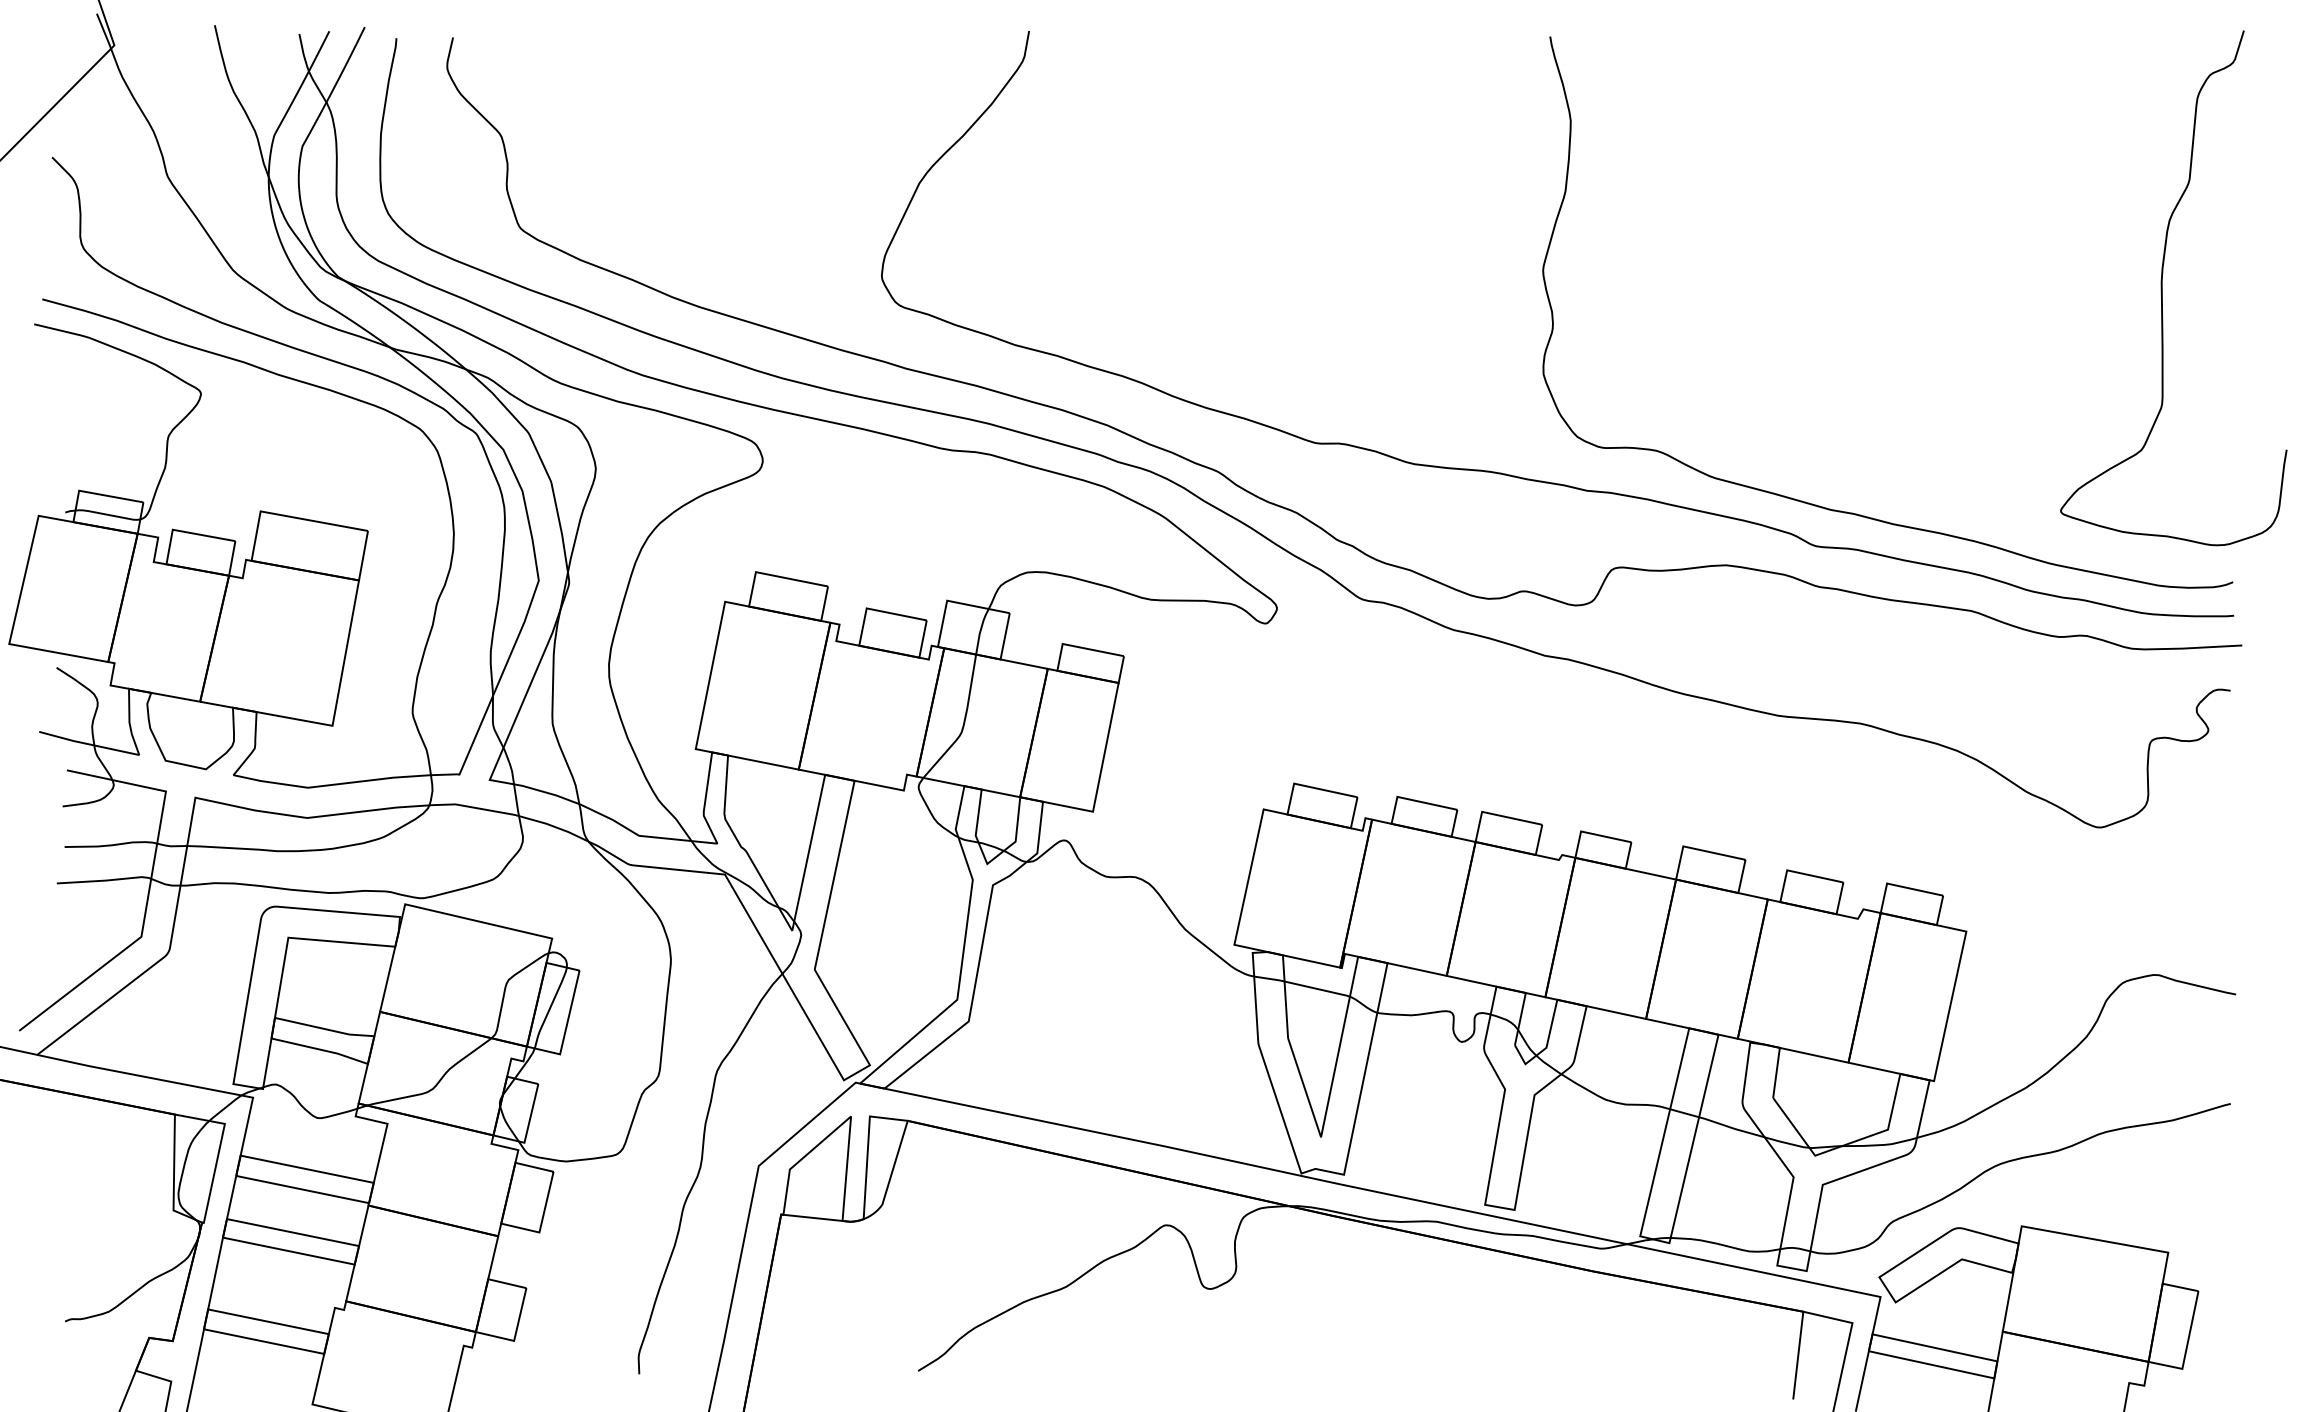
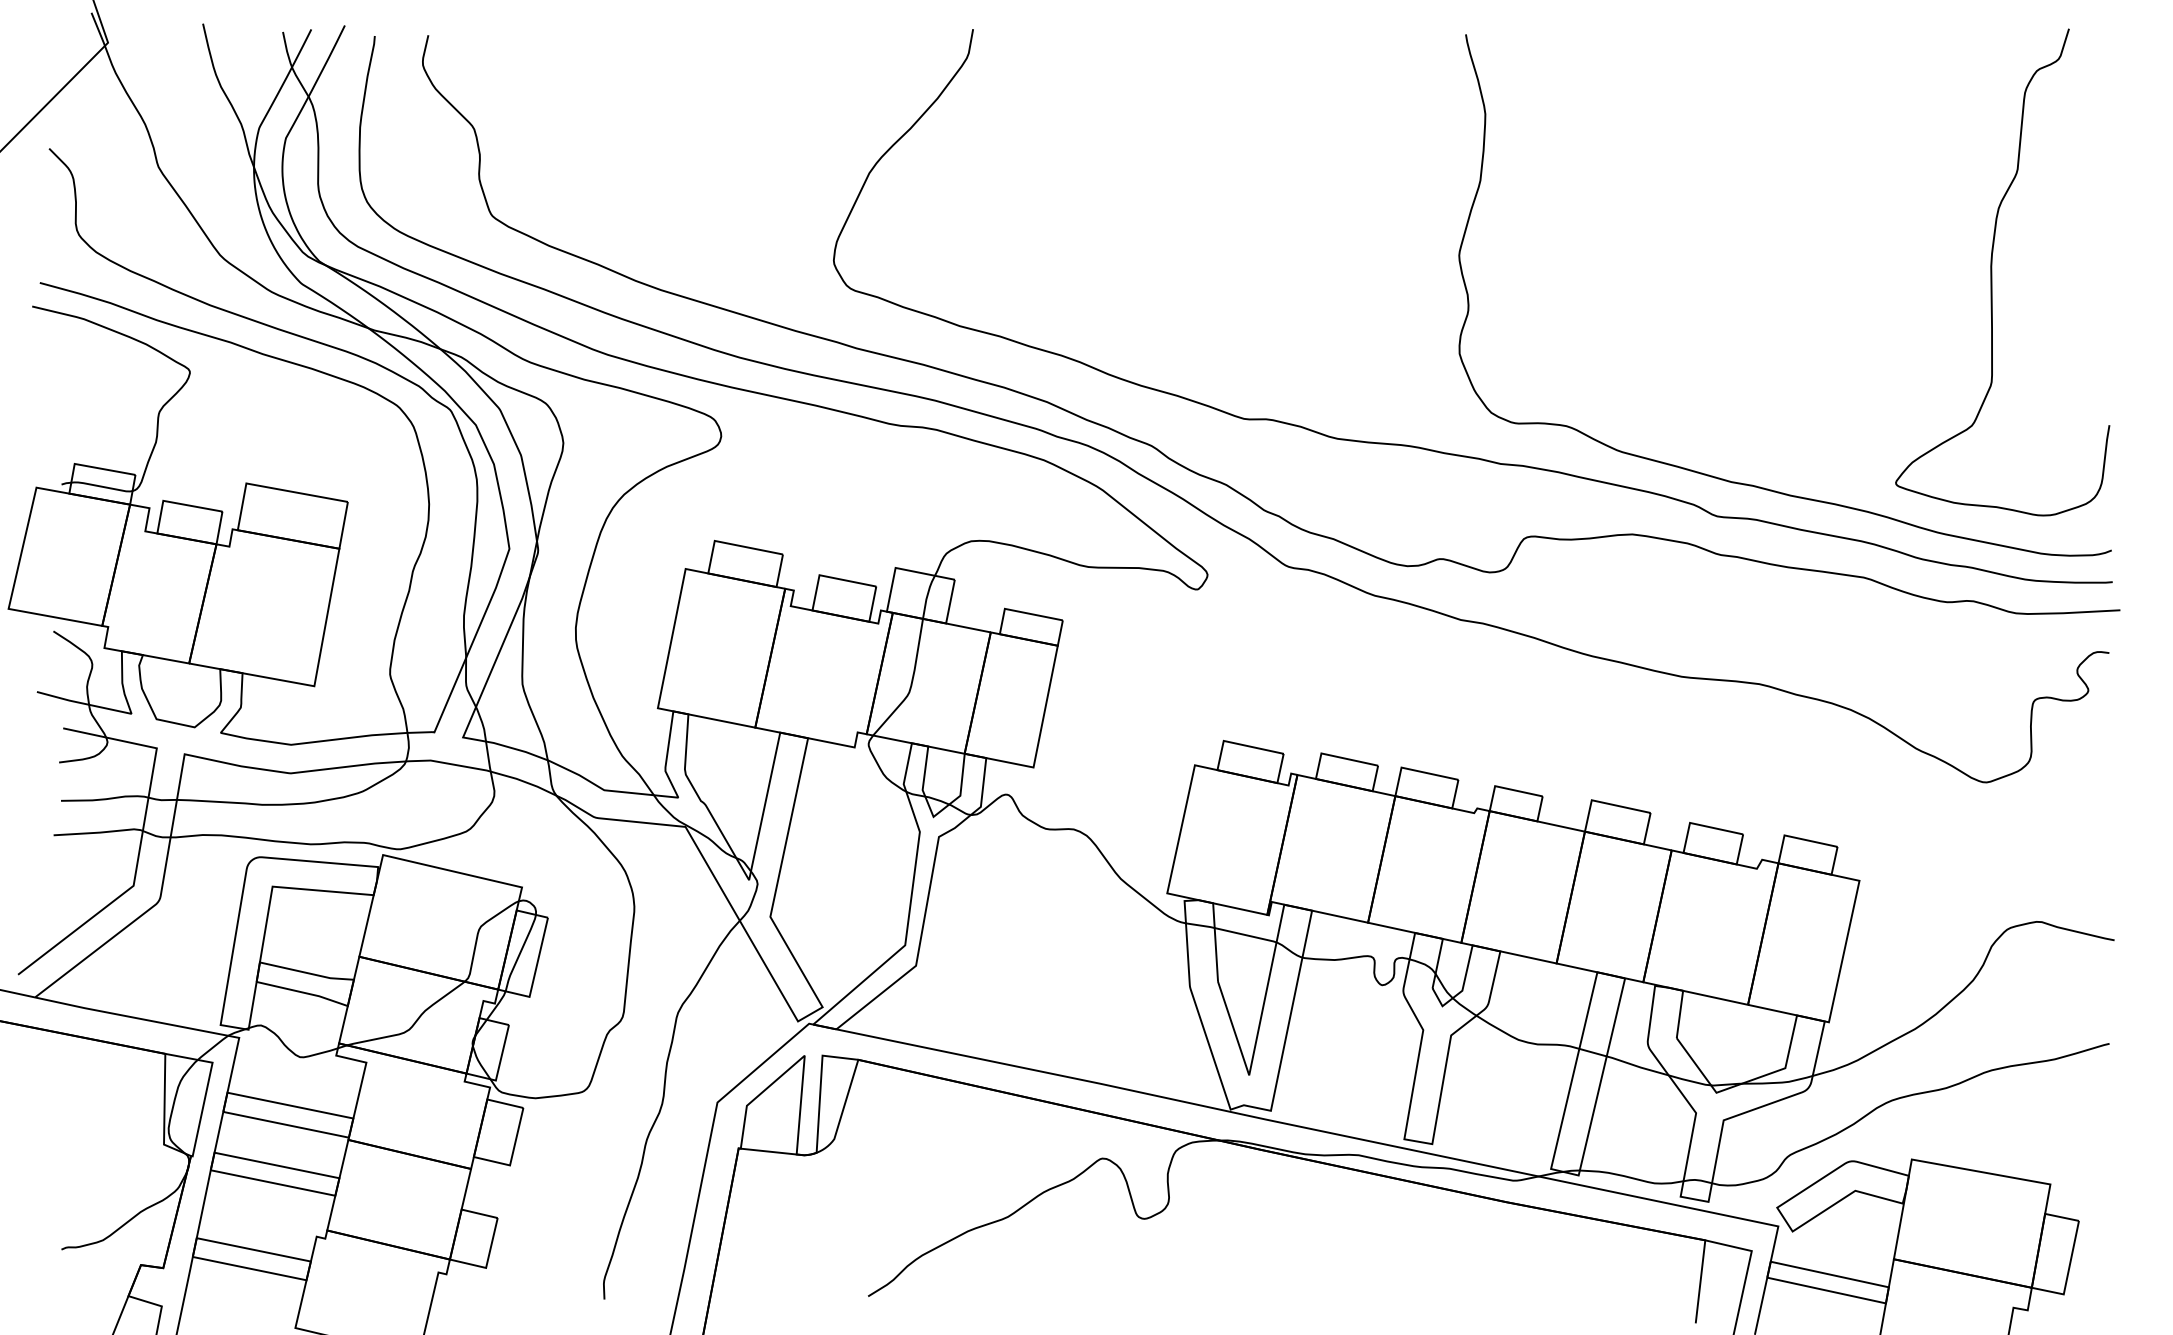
curve: (2162, 288) -> (1992, 272), moved

